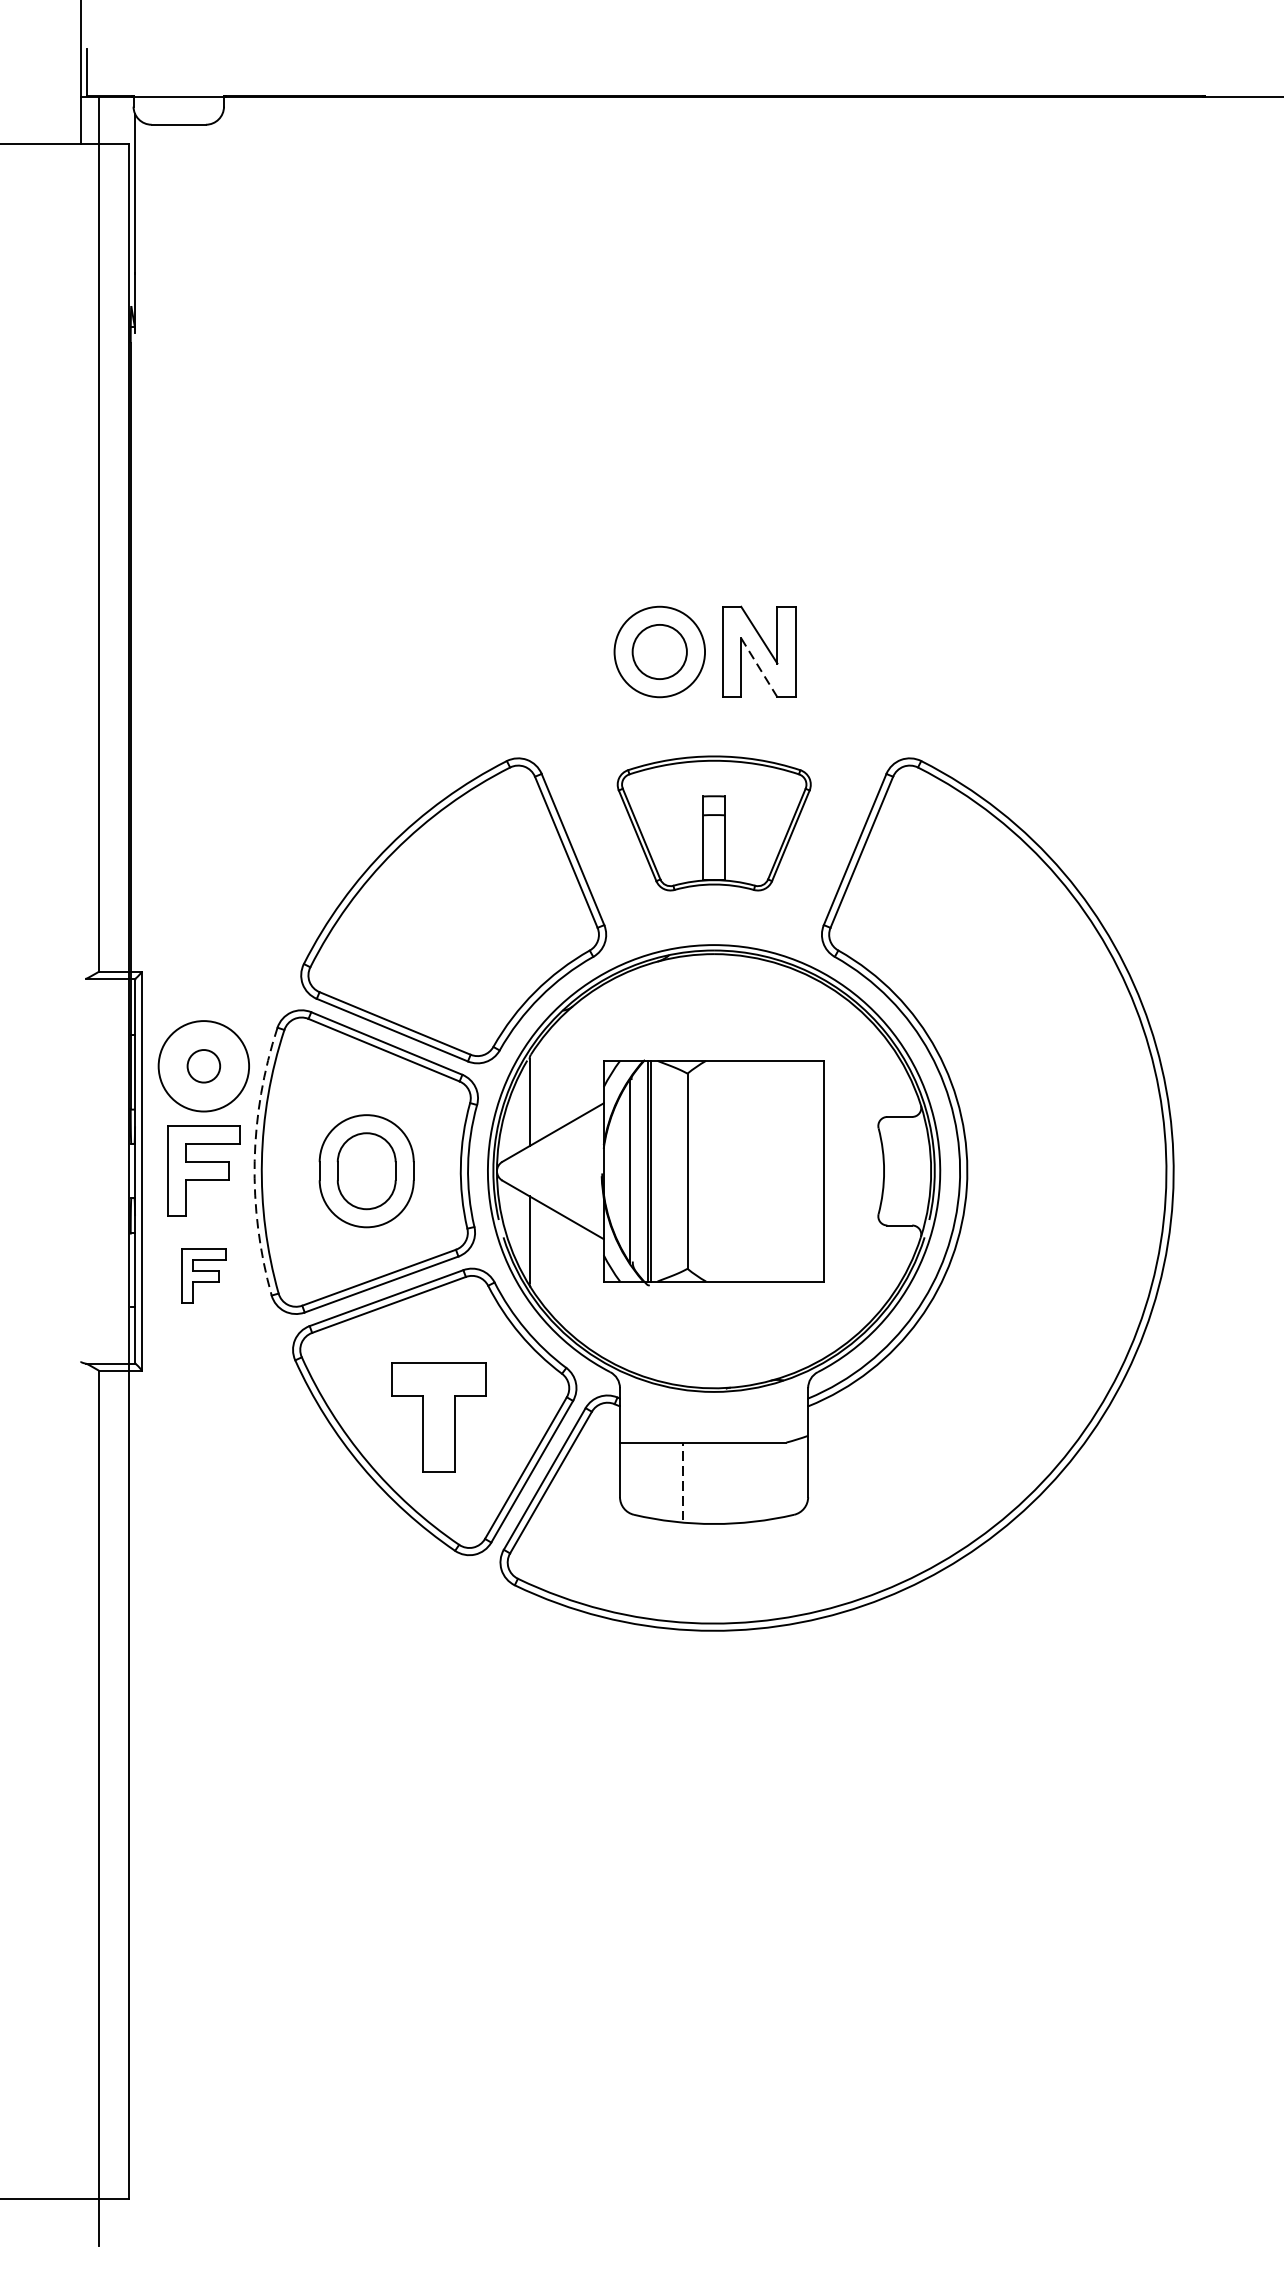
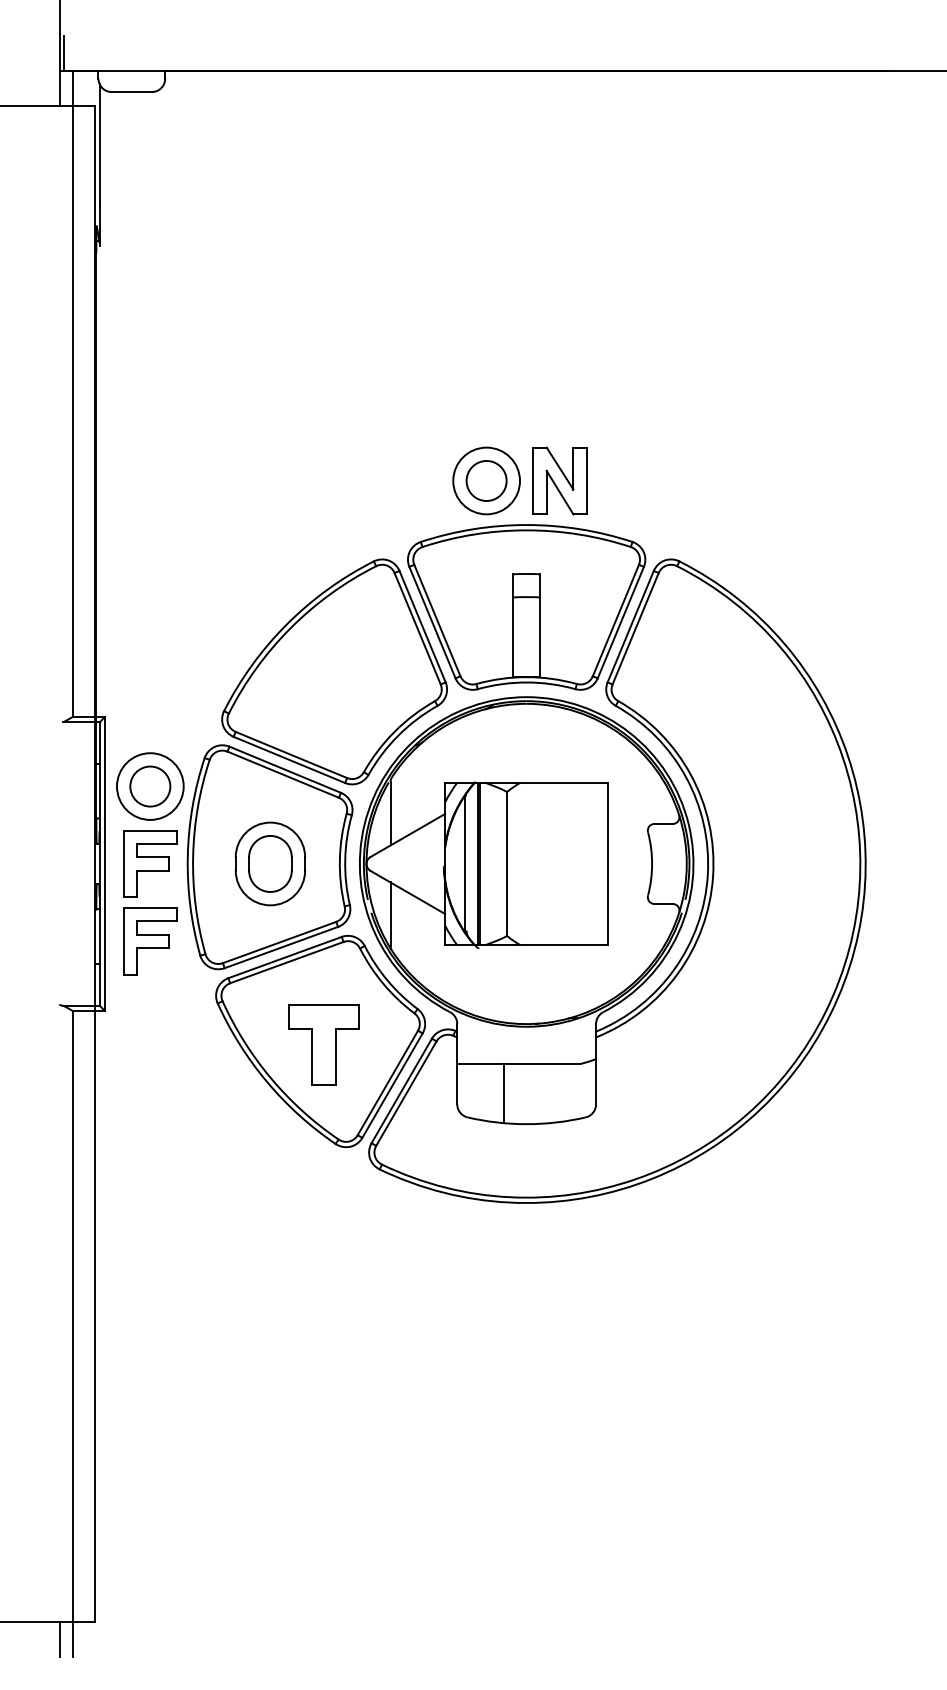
line: (759, 667) -> (560, 492), dashed -> solid
part: (713, 823) -> (526, 607), size x1.67
circle: (204, 1066) -> (150, 786), size x1.67
arc: (254, 1161) -> (187, 856), dashed -> solid
part: (204, 1276) -> (150, 941), size x1.67
line: (682, 1481) -> (503, 1092), dashed -> solid
line: (80, 2221) -> (59, 1638), added

